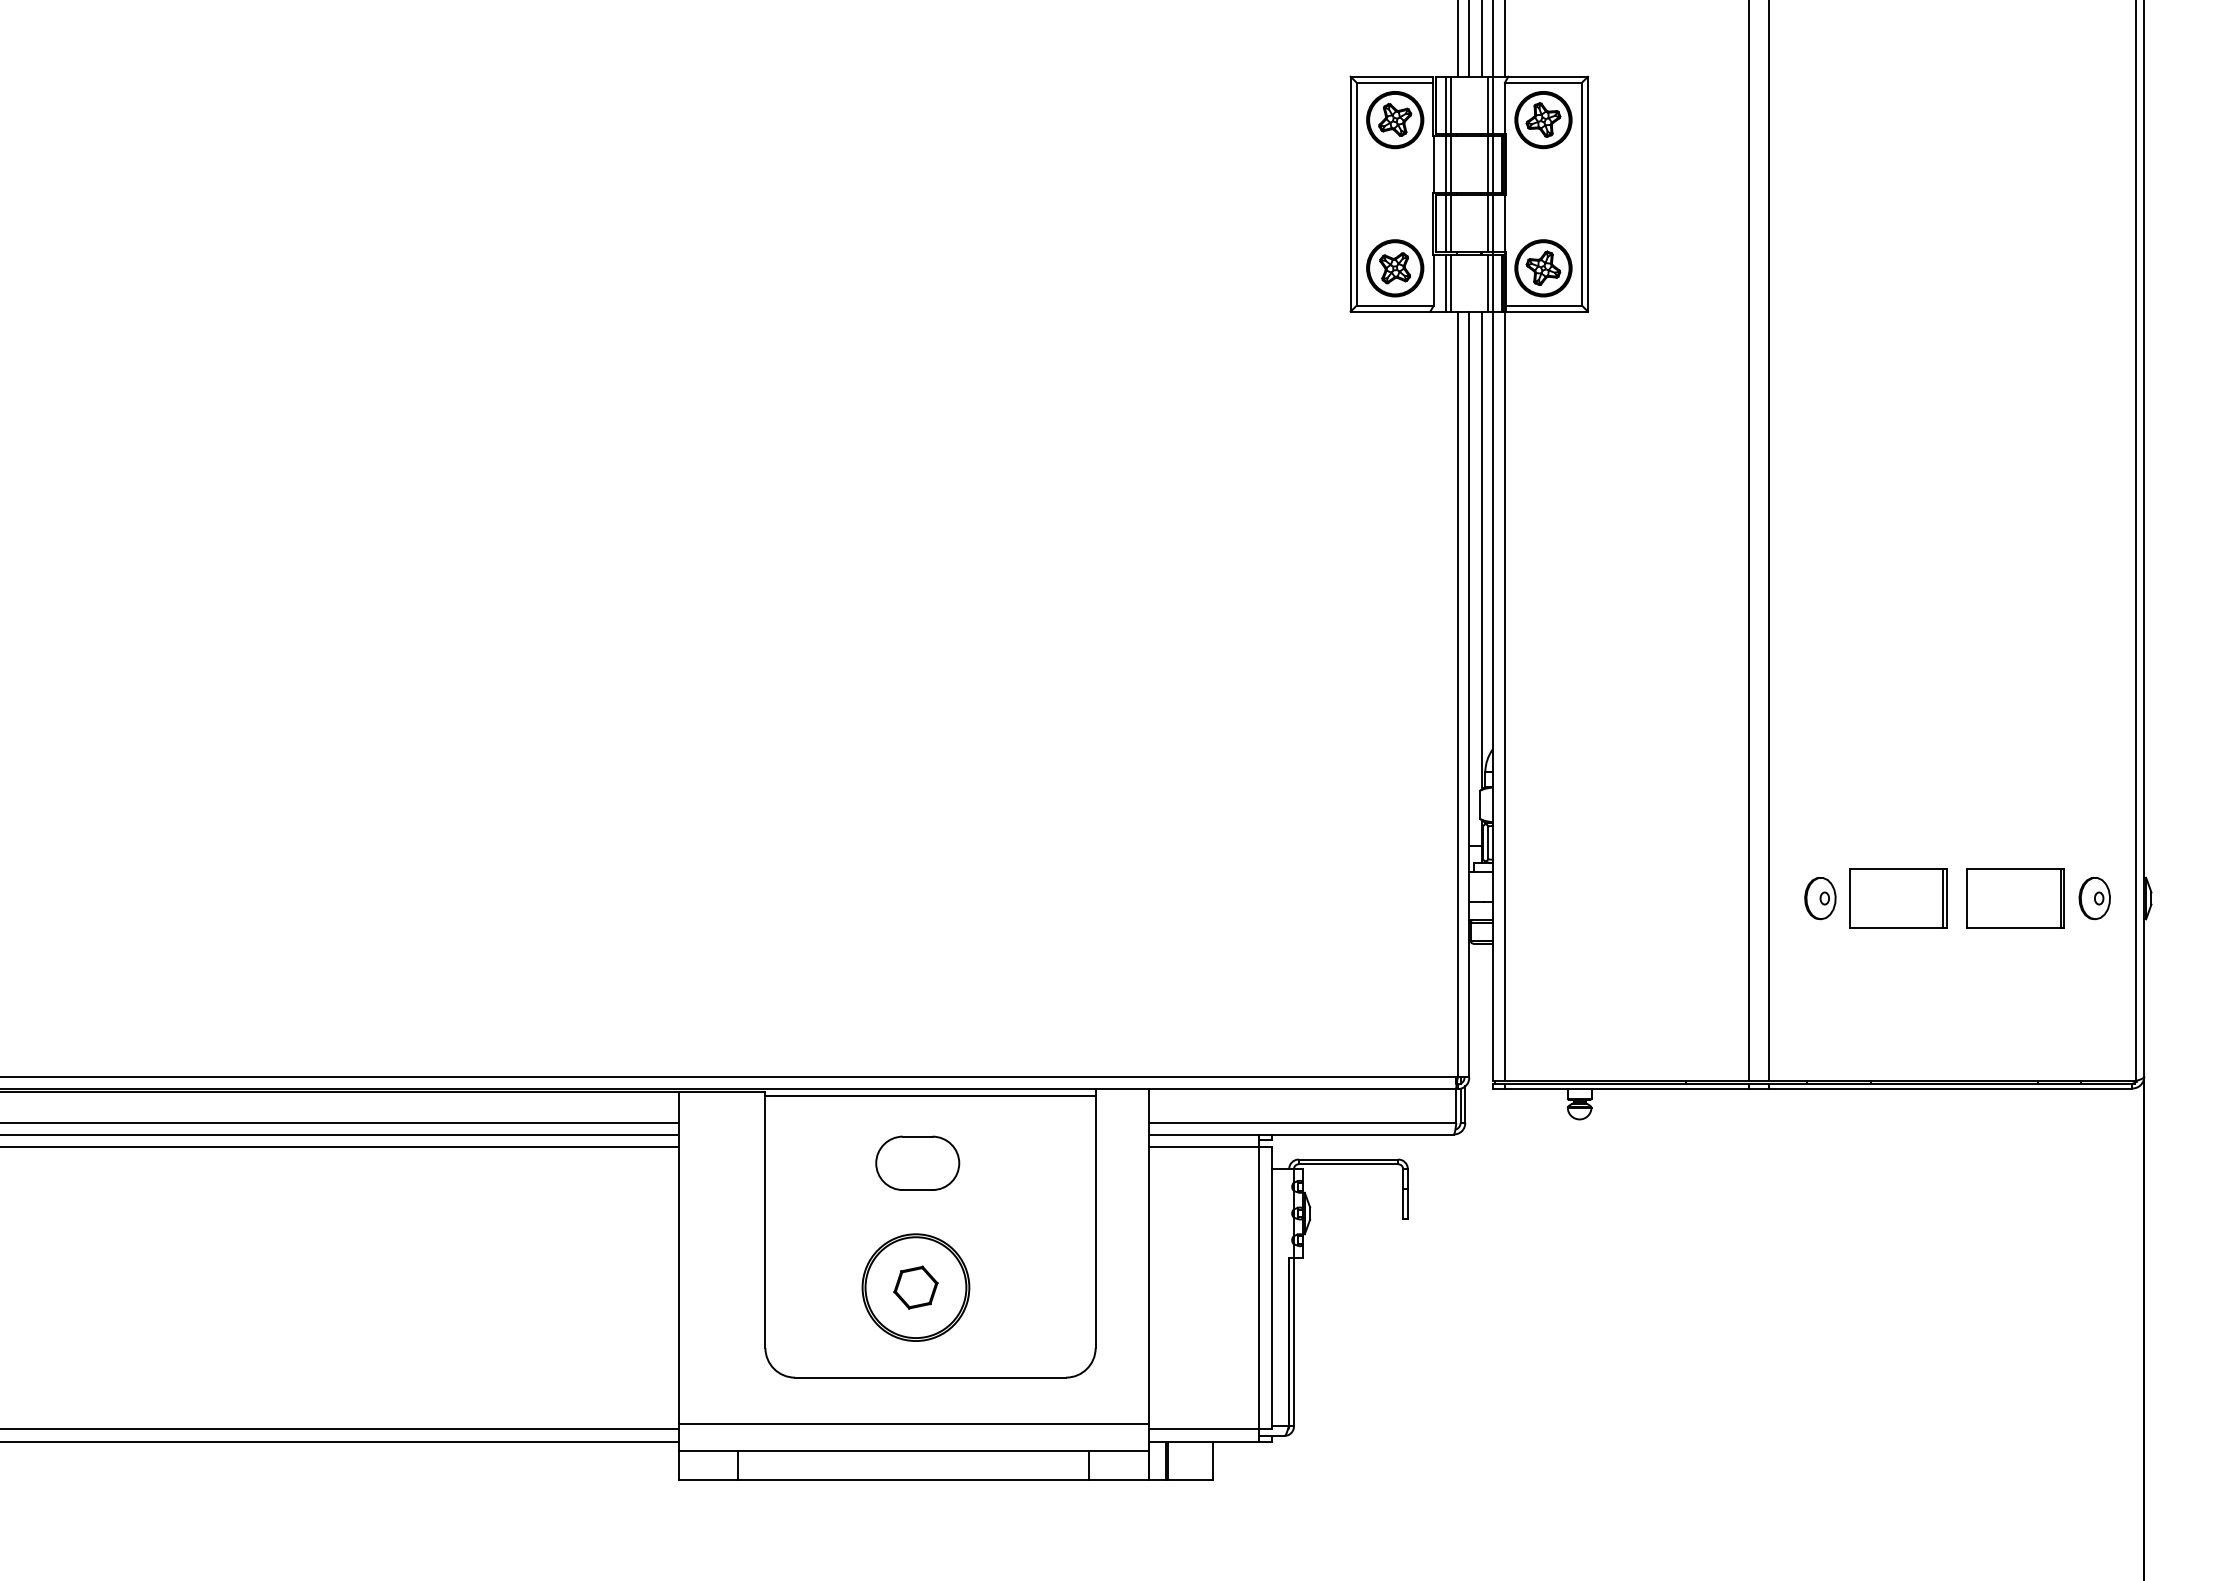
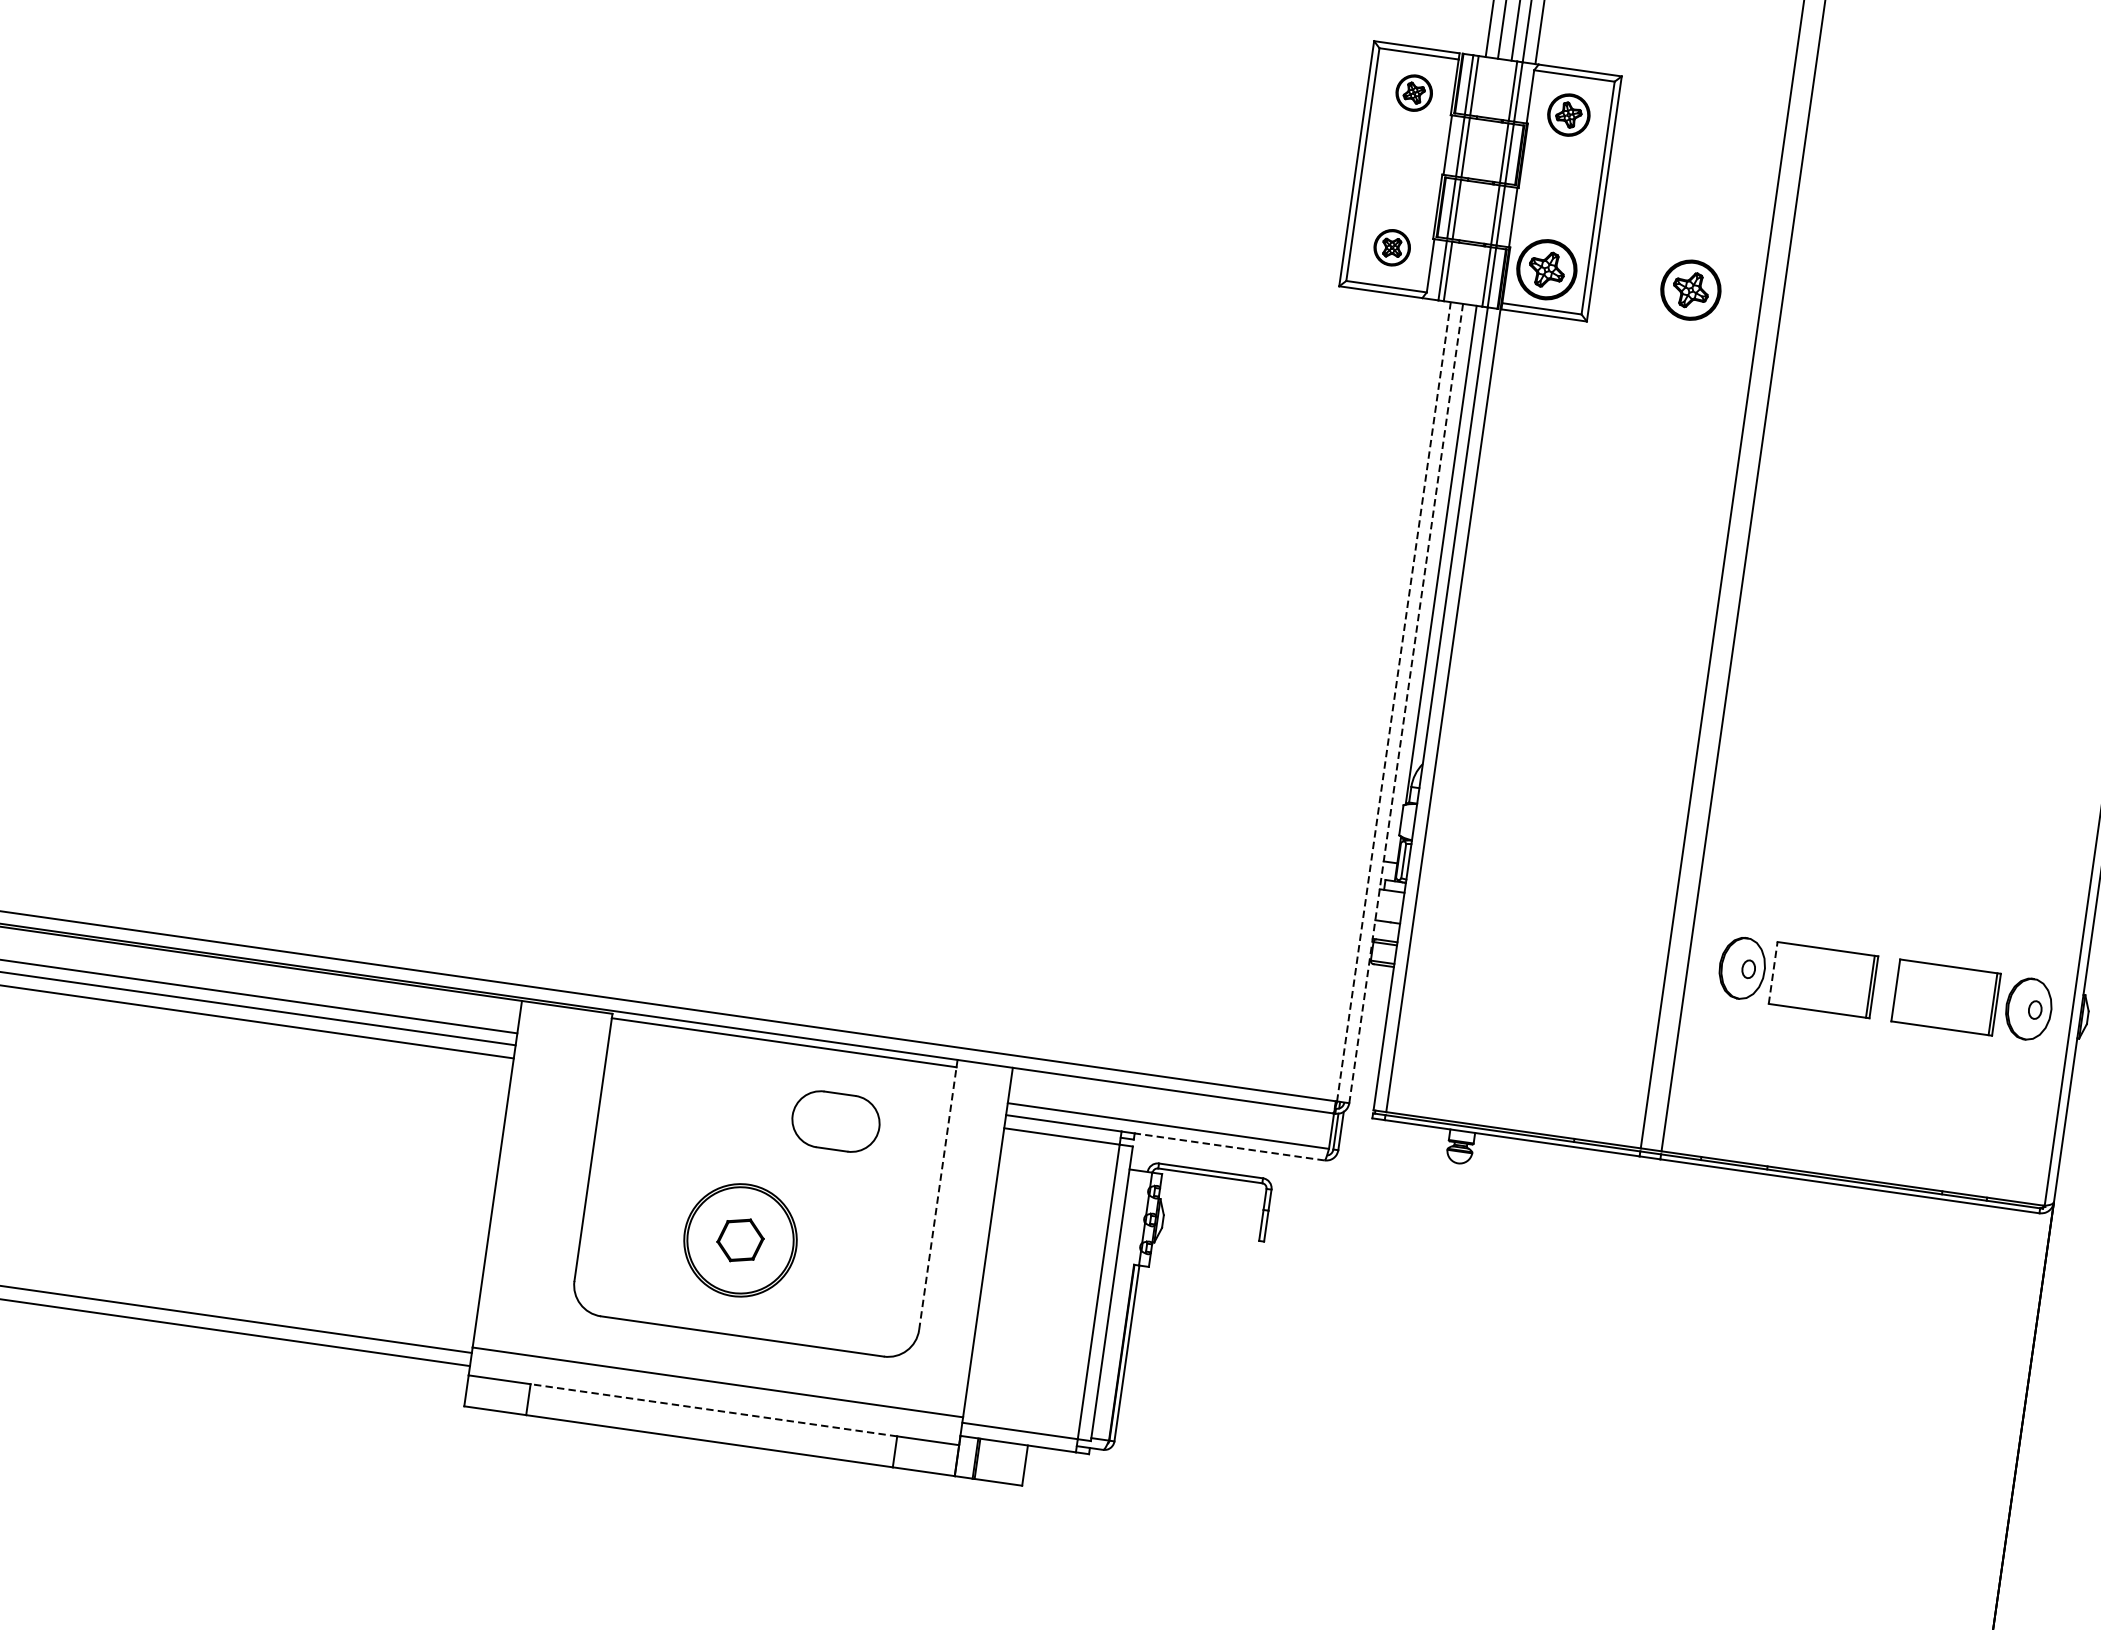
part: (1395, 120) -> (1414, 93), size x0.6
part: (1543, 120) -> (1568, 115), size x0.7
part: (1395, 268) -> (1392, 247), size x0.6
part: (1681, 268) -> (1690, 290), added
line: (1457, 694) -> (1393, 701), solid -> dashed
line: (1469, 694) -> (1406, 703), solid -> dashed
part: (1820, 898) -> (1742, 968), size x1.4
line: (1849, 898) -> (1772, 972), solid -> dashed
part: (2094, 898) -> (2028, 1009), size x1.4
line: (1362, 1134) -> (1229, 1146), solid -> dashed
part: (917, 1162) -> (835, 1120), moved
line: (1095, 1222) -> (937, 1199), solid -> dashed
line: (913, 1450) -> (713, 1409), solid -> dashed

